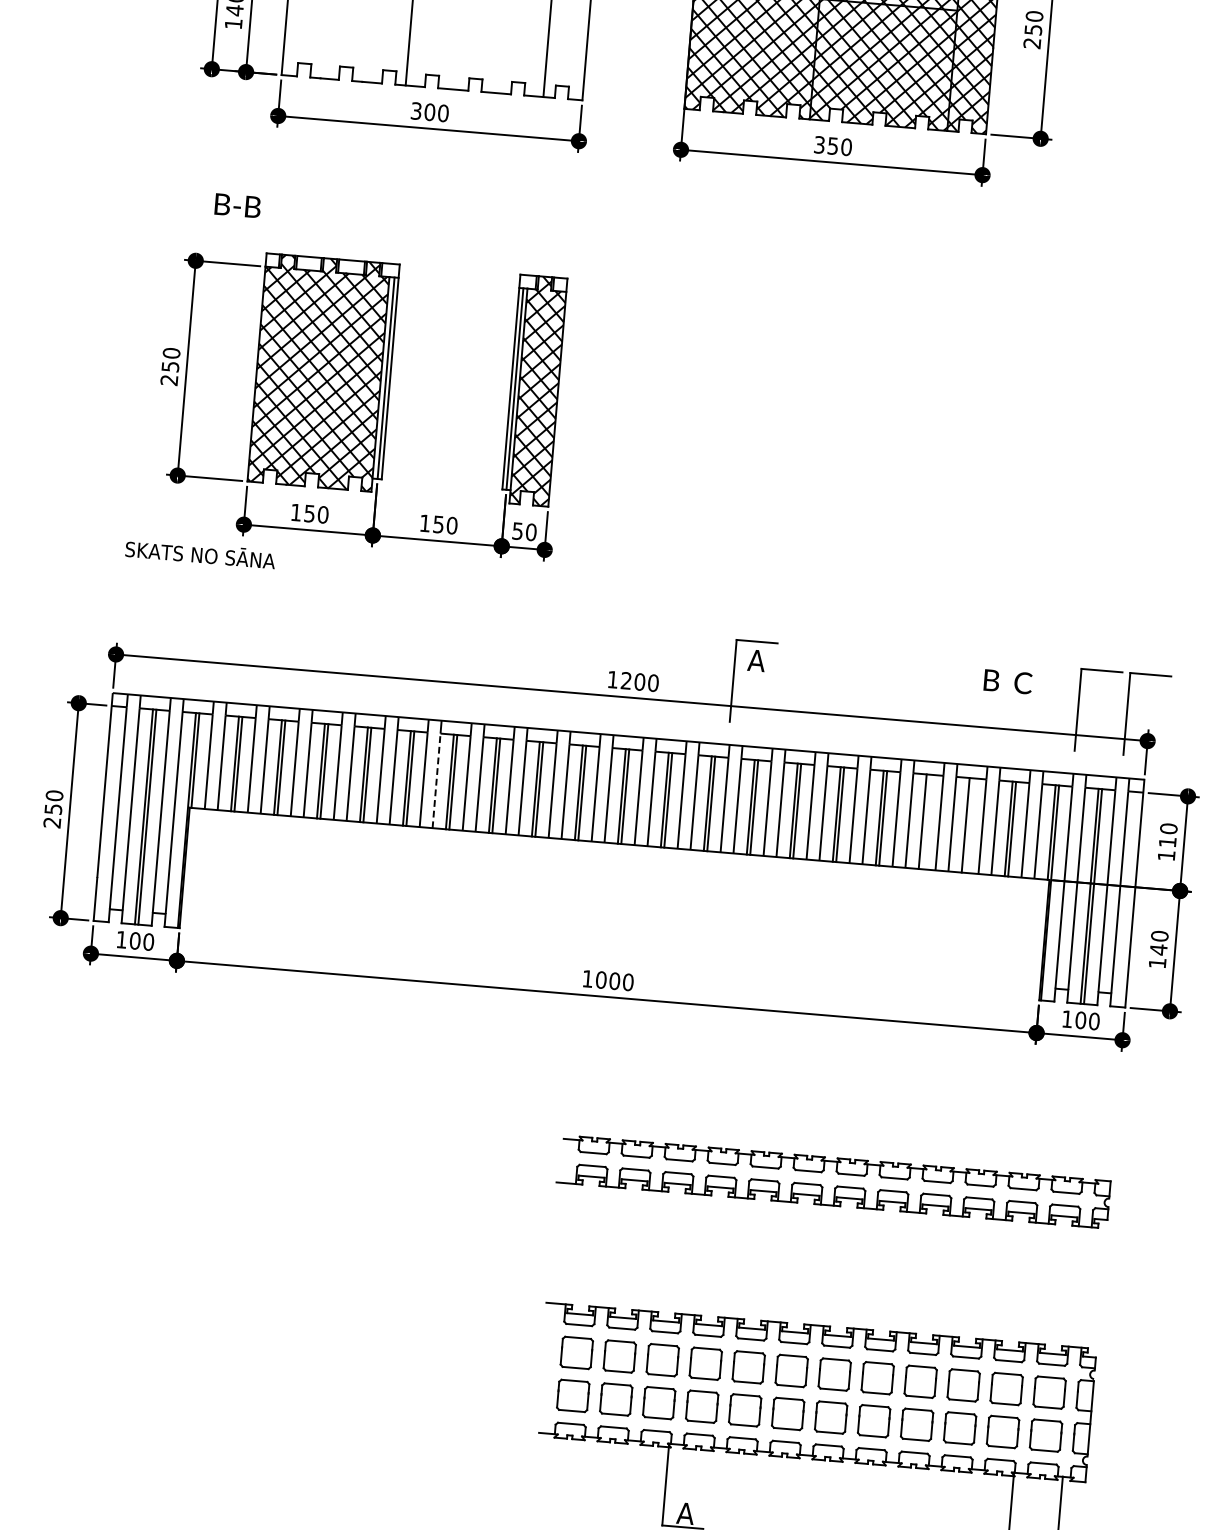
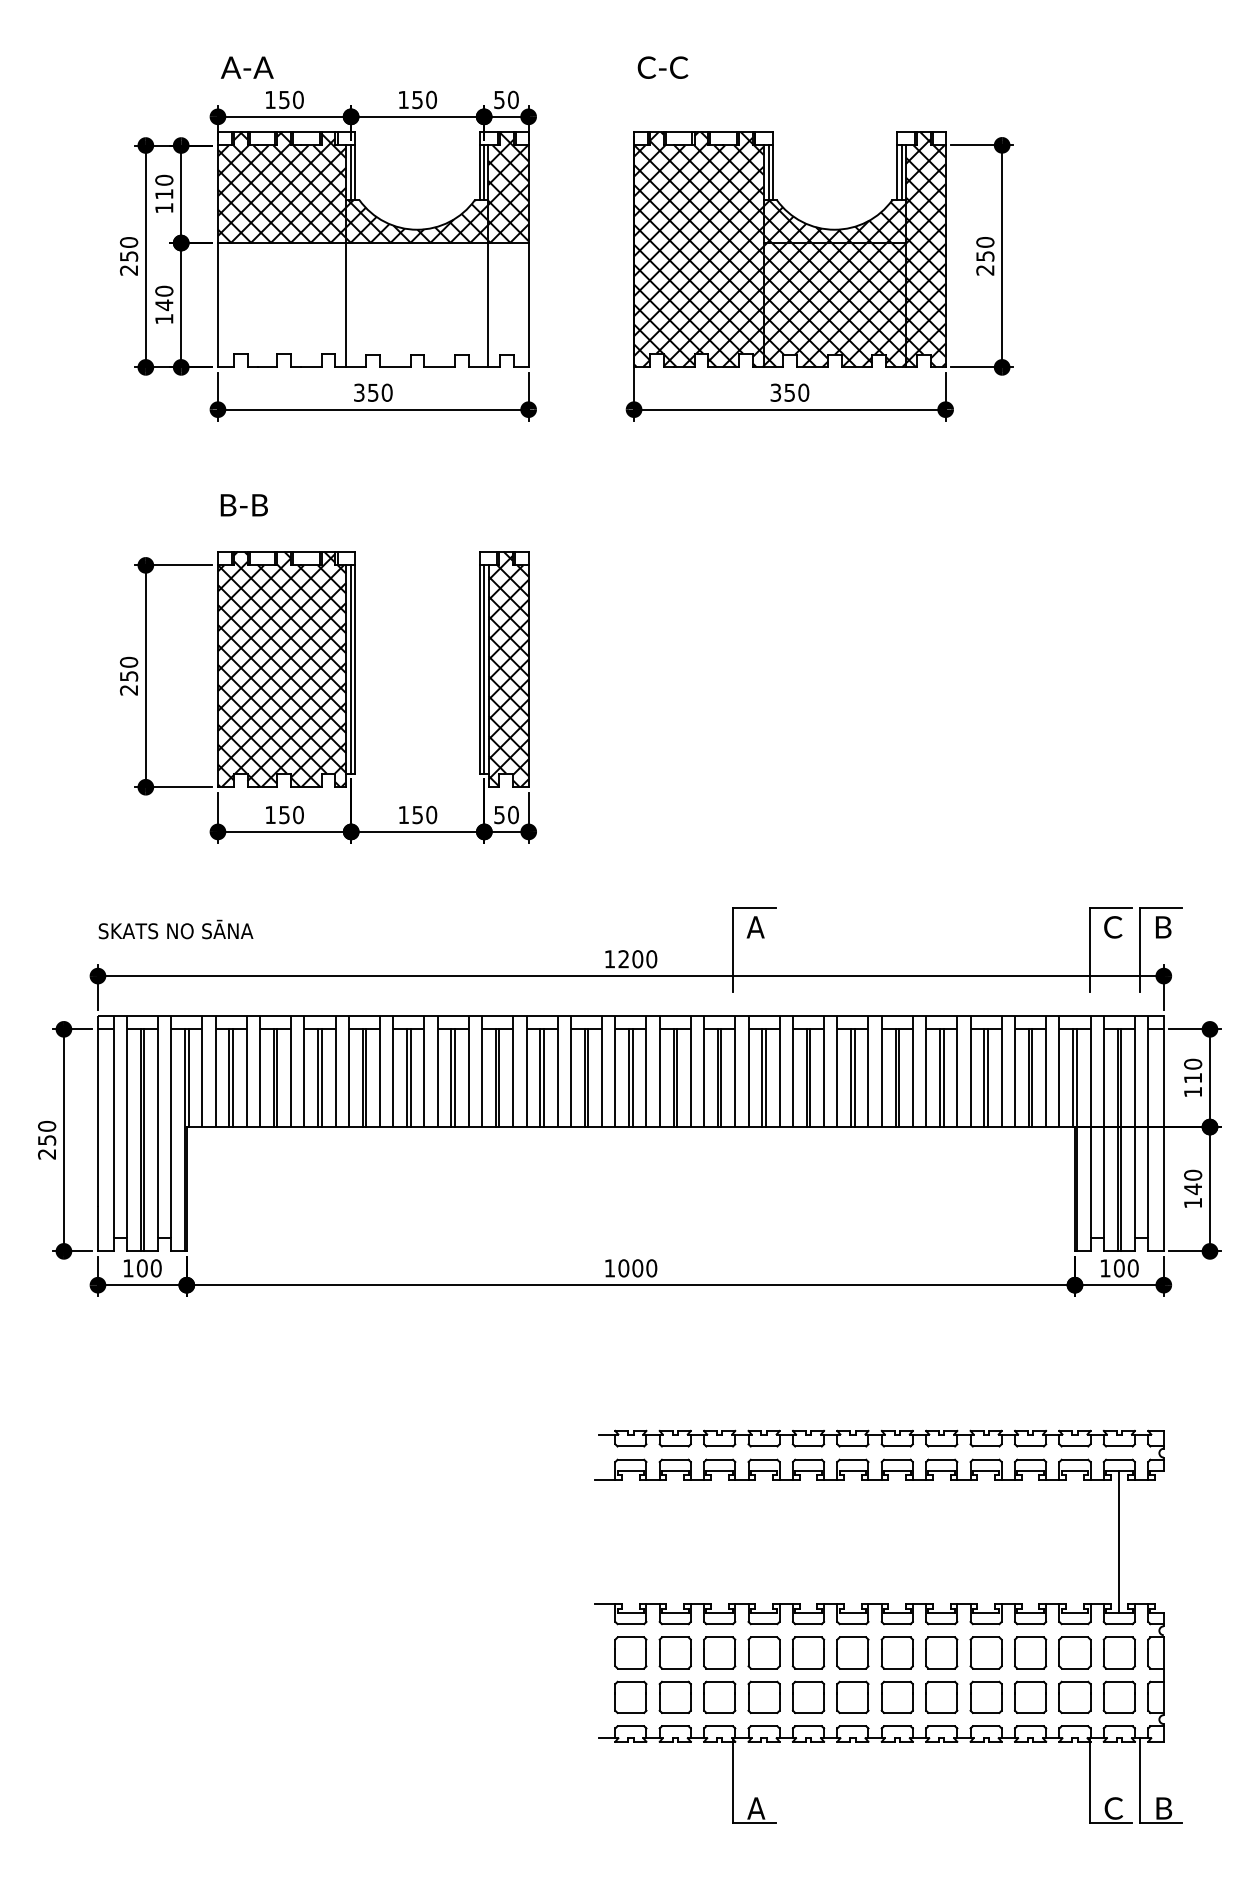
text: (429, 111) -> (372, 392), 300 -> 350
text: (237, 205) -> (243, 505), moved
text: (200, 553) -> (175, 929), moved
text: (991, 680) -> (1163, 927), moved
text: (1023, 683) -> (1113, 927), moved
line: (436, 781) -> (437, 1078), dashed -> solid
line: (926, 822) -> (943, 1078), added
line: (968, 825) -> (987, 1078), added
line: (1058, 1284) -> (1119, 1541), added

